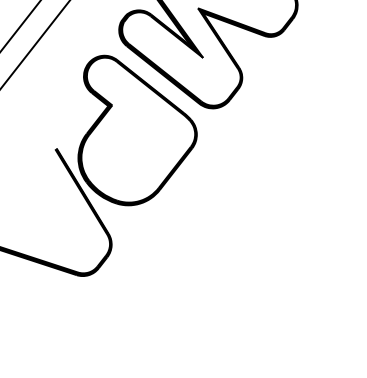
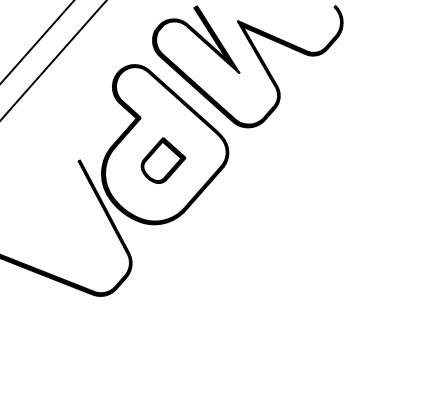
part: (135, 144) -> (163, 160), added

